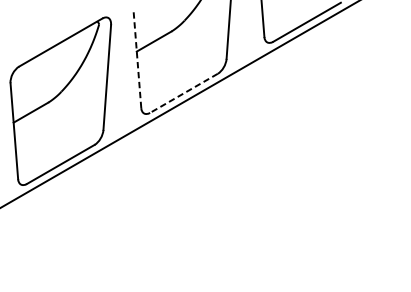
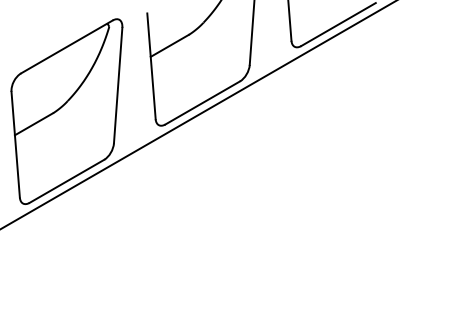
line: (137, 59) -> (151, 65), dashed -> solid
line: (183, 93) -> (202, 103), dashed -> solid

